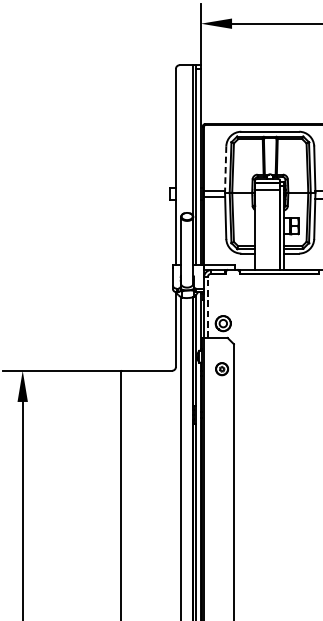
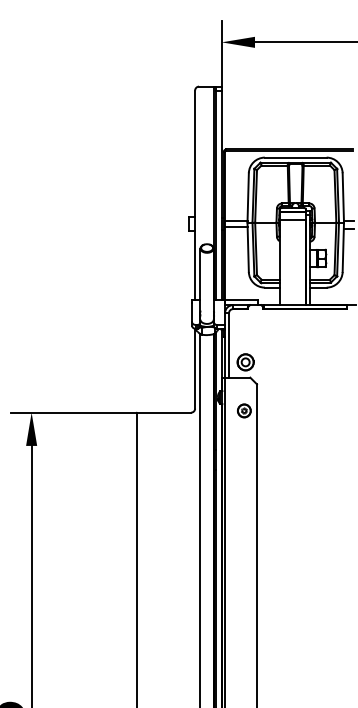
line: (225, 169) -> (248, 197), dashed -> solid
line: (208, 306) -> (229, 344), dashed -> solid

